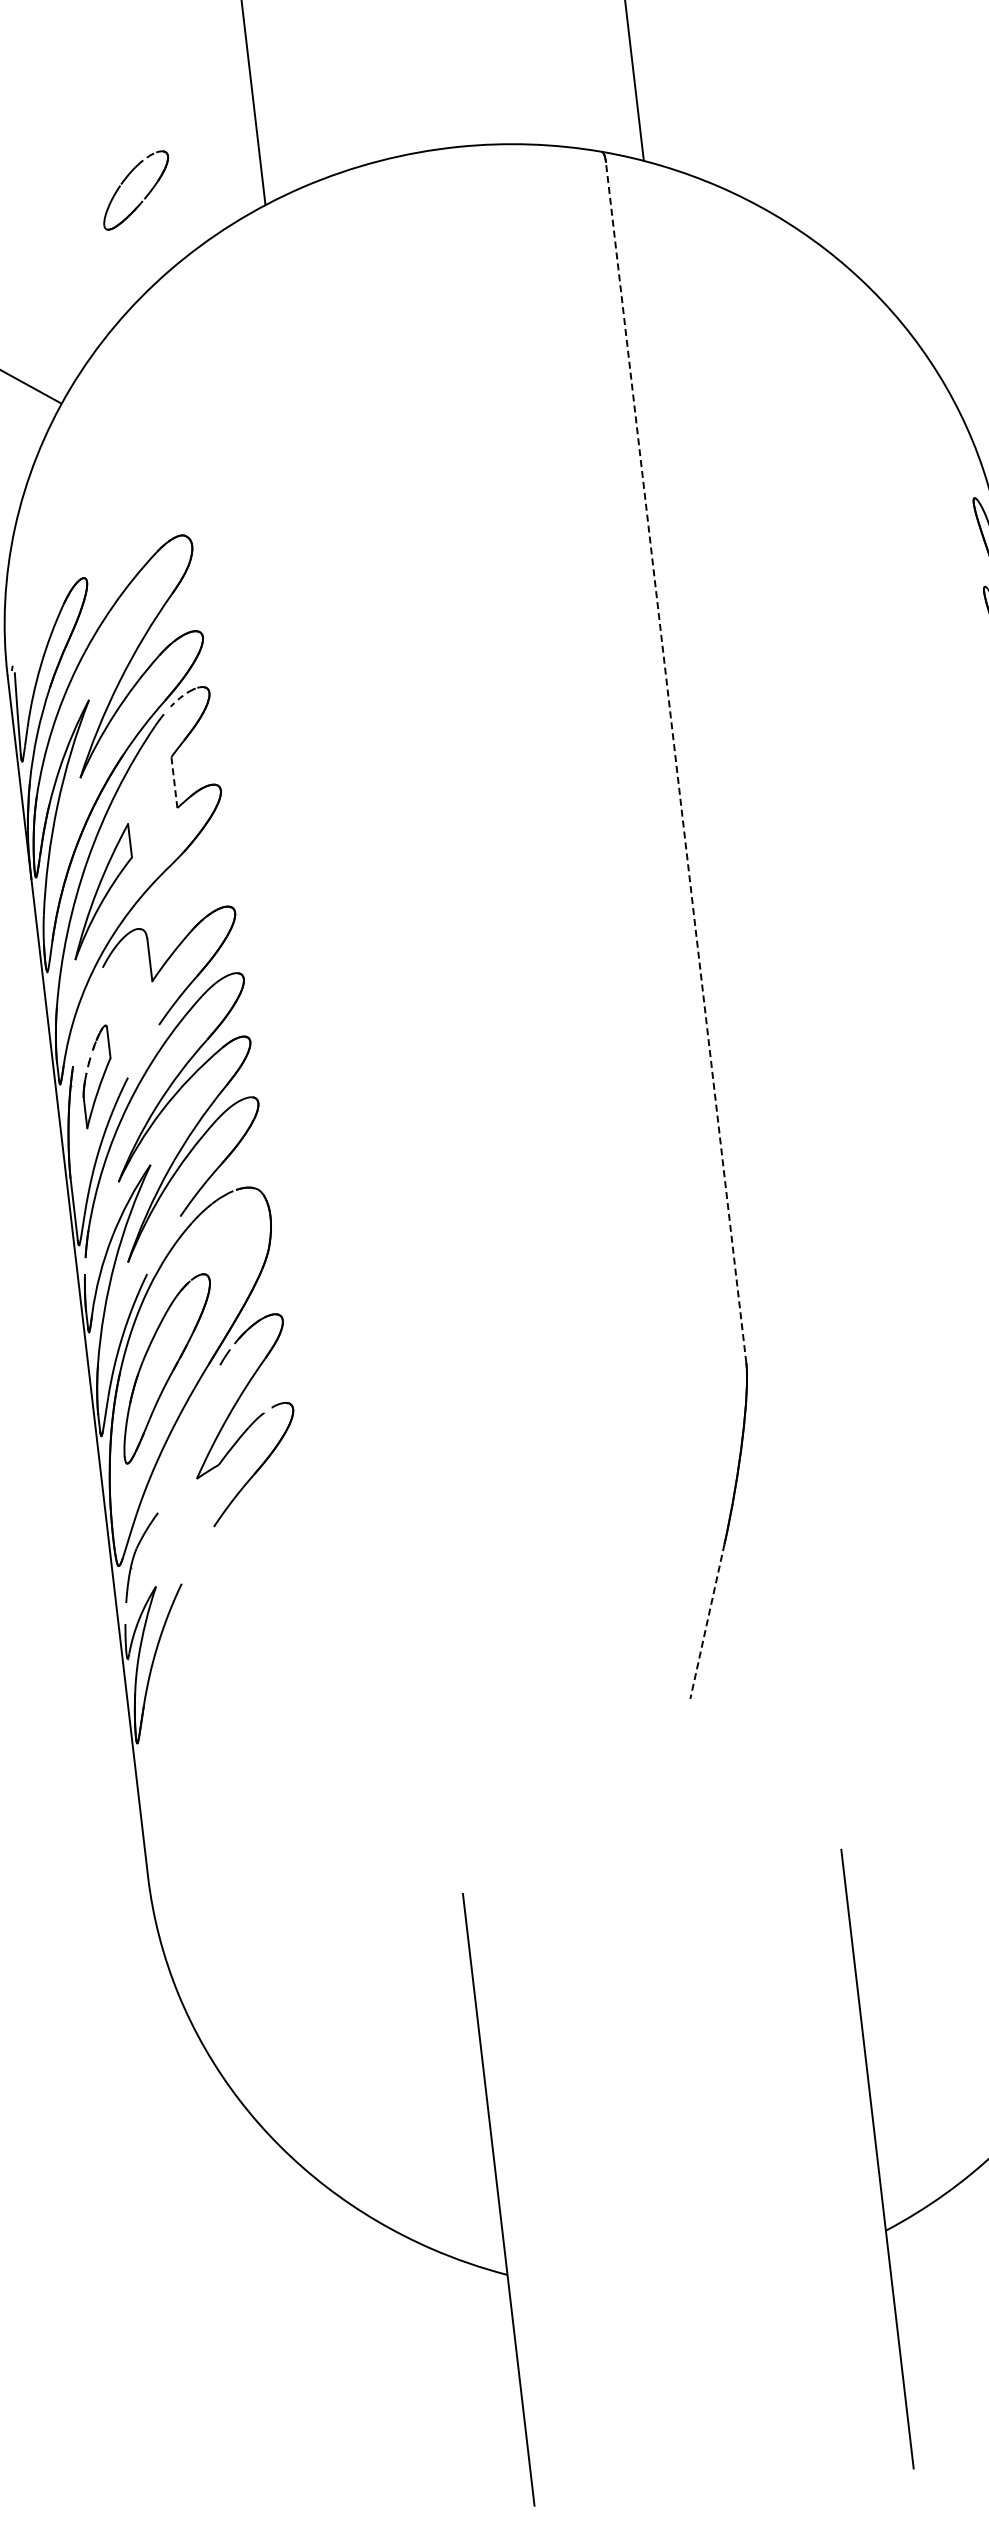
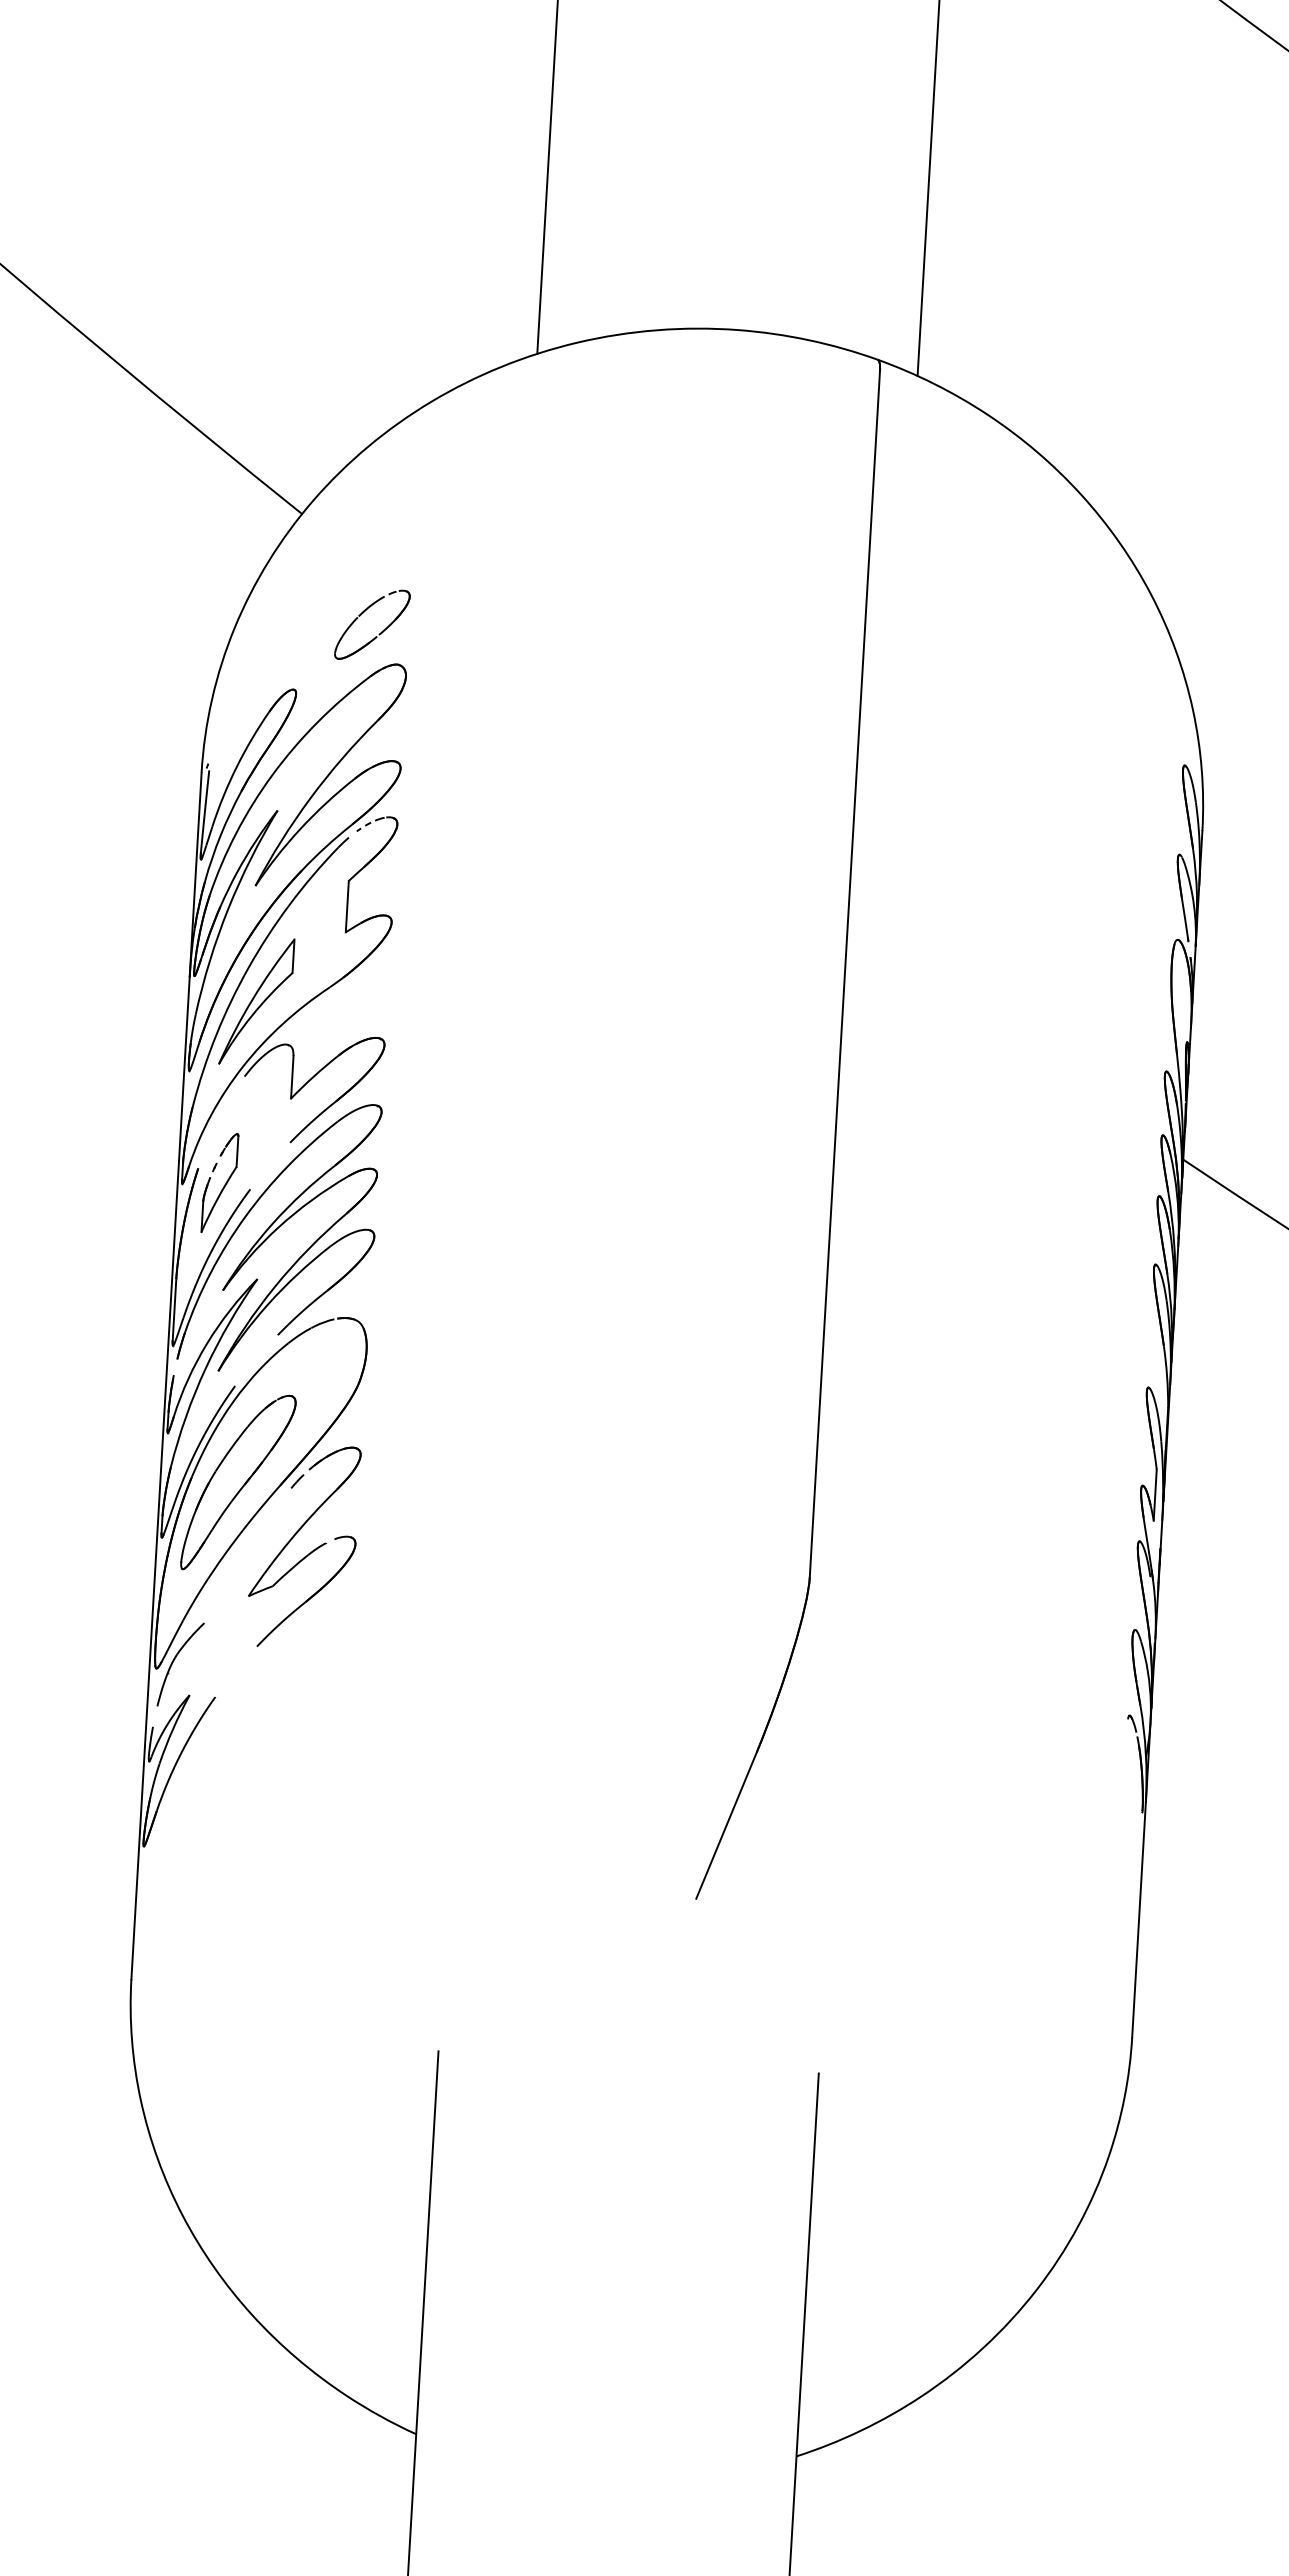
part: (145, 196) -> (380, 632), moved
line: (675, 762) -> (844, 973), dashed -> solid
line: (174, 782) -> (347, 906), dashed -> solid
line: (707, 1621) -> (726, 1825), dashed -> solid

